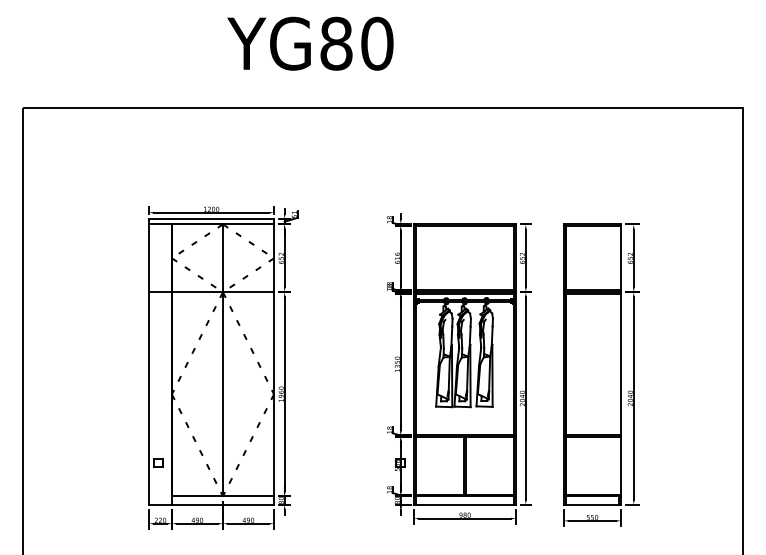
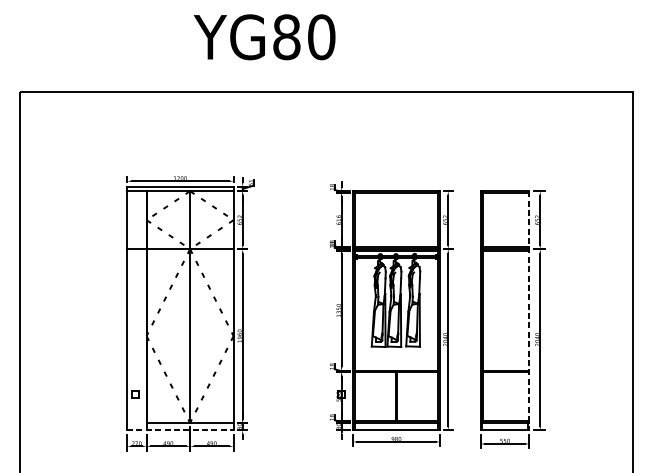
line: (621, 365) -> (529, 311), solid -> dashed
line: (212, 504) -> (181, 429), solid -> dashed

